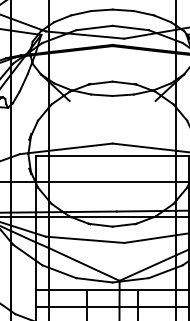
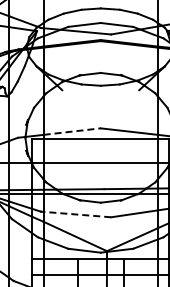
line: (81, 147) -> (72, 131), solid -> dashed
line: (86, 239) -> (77, 214), solid -> dashed

